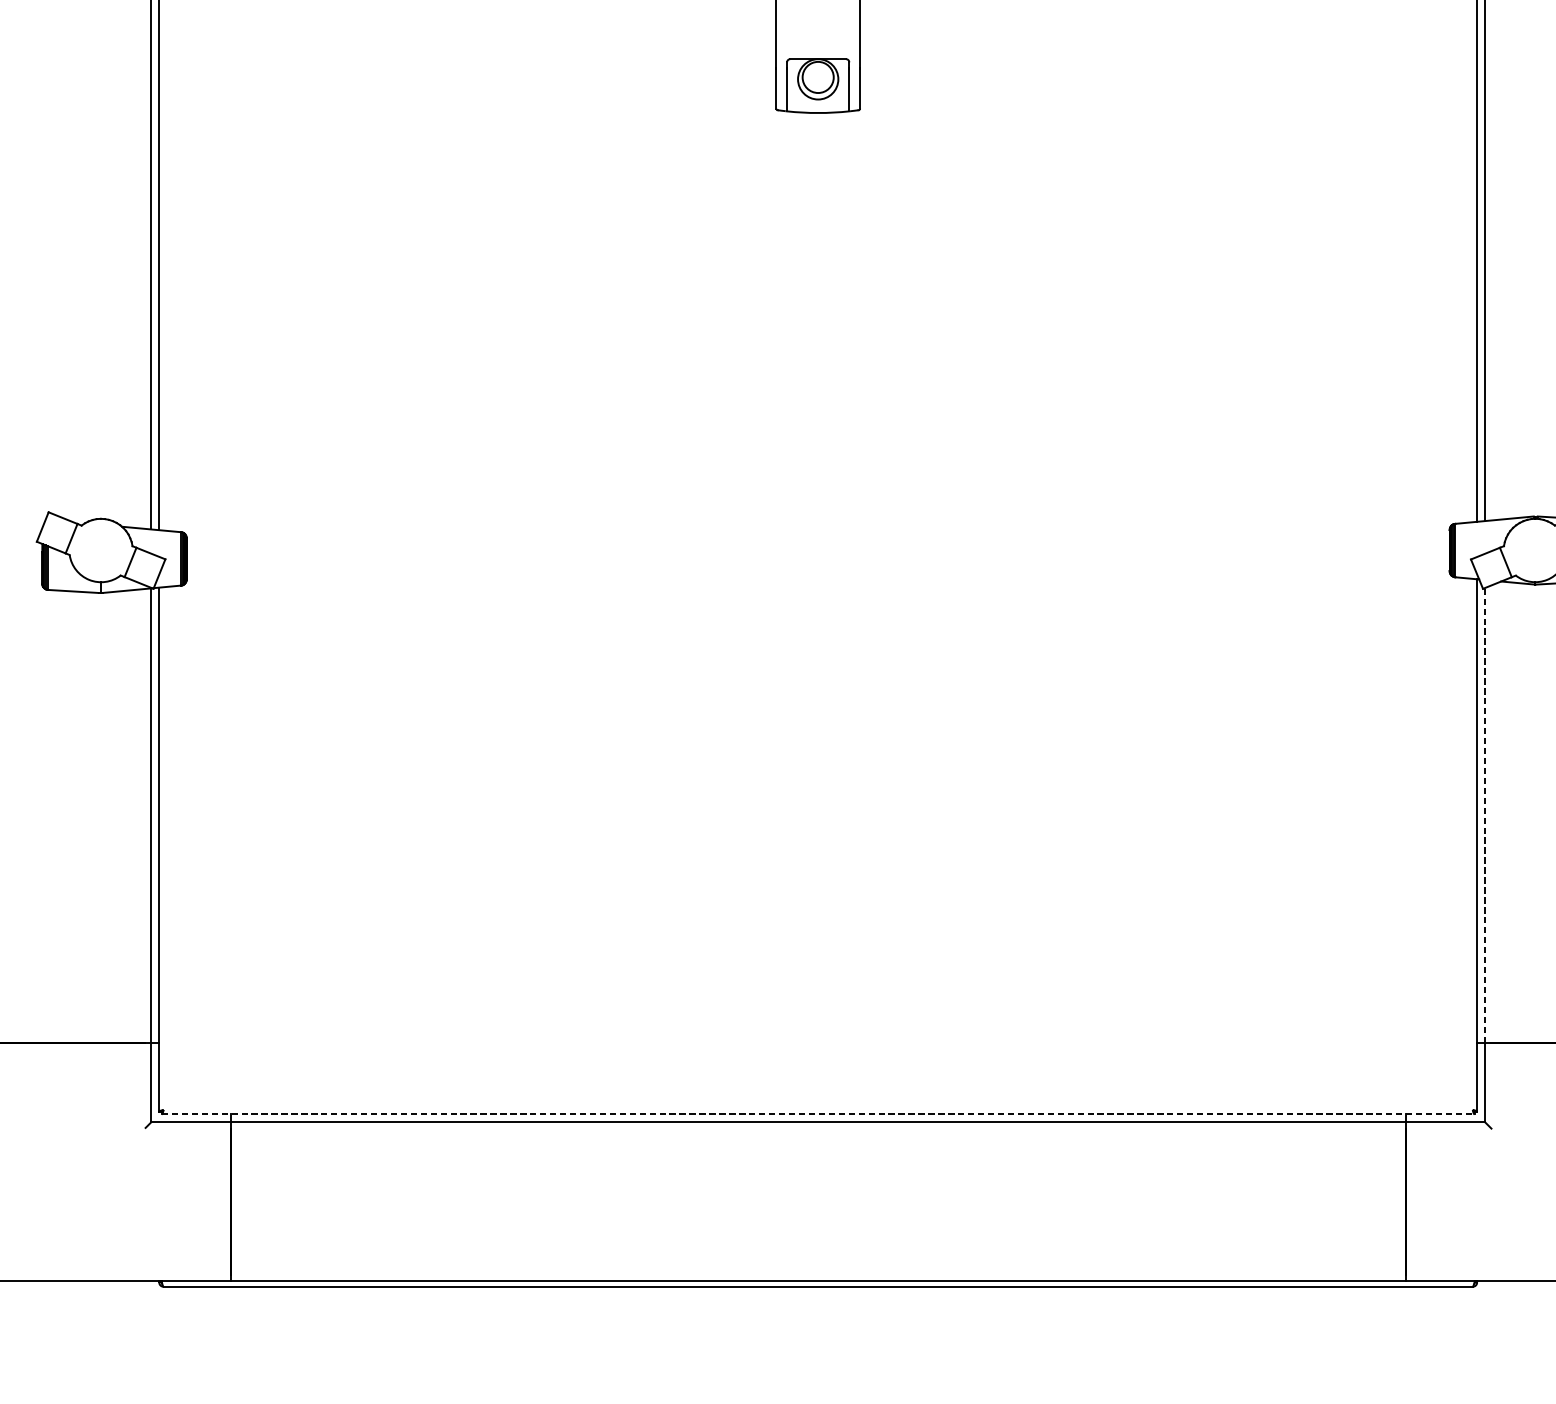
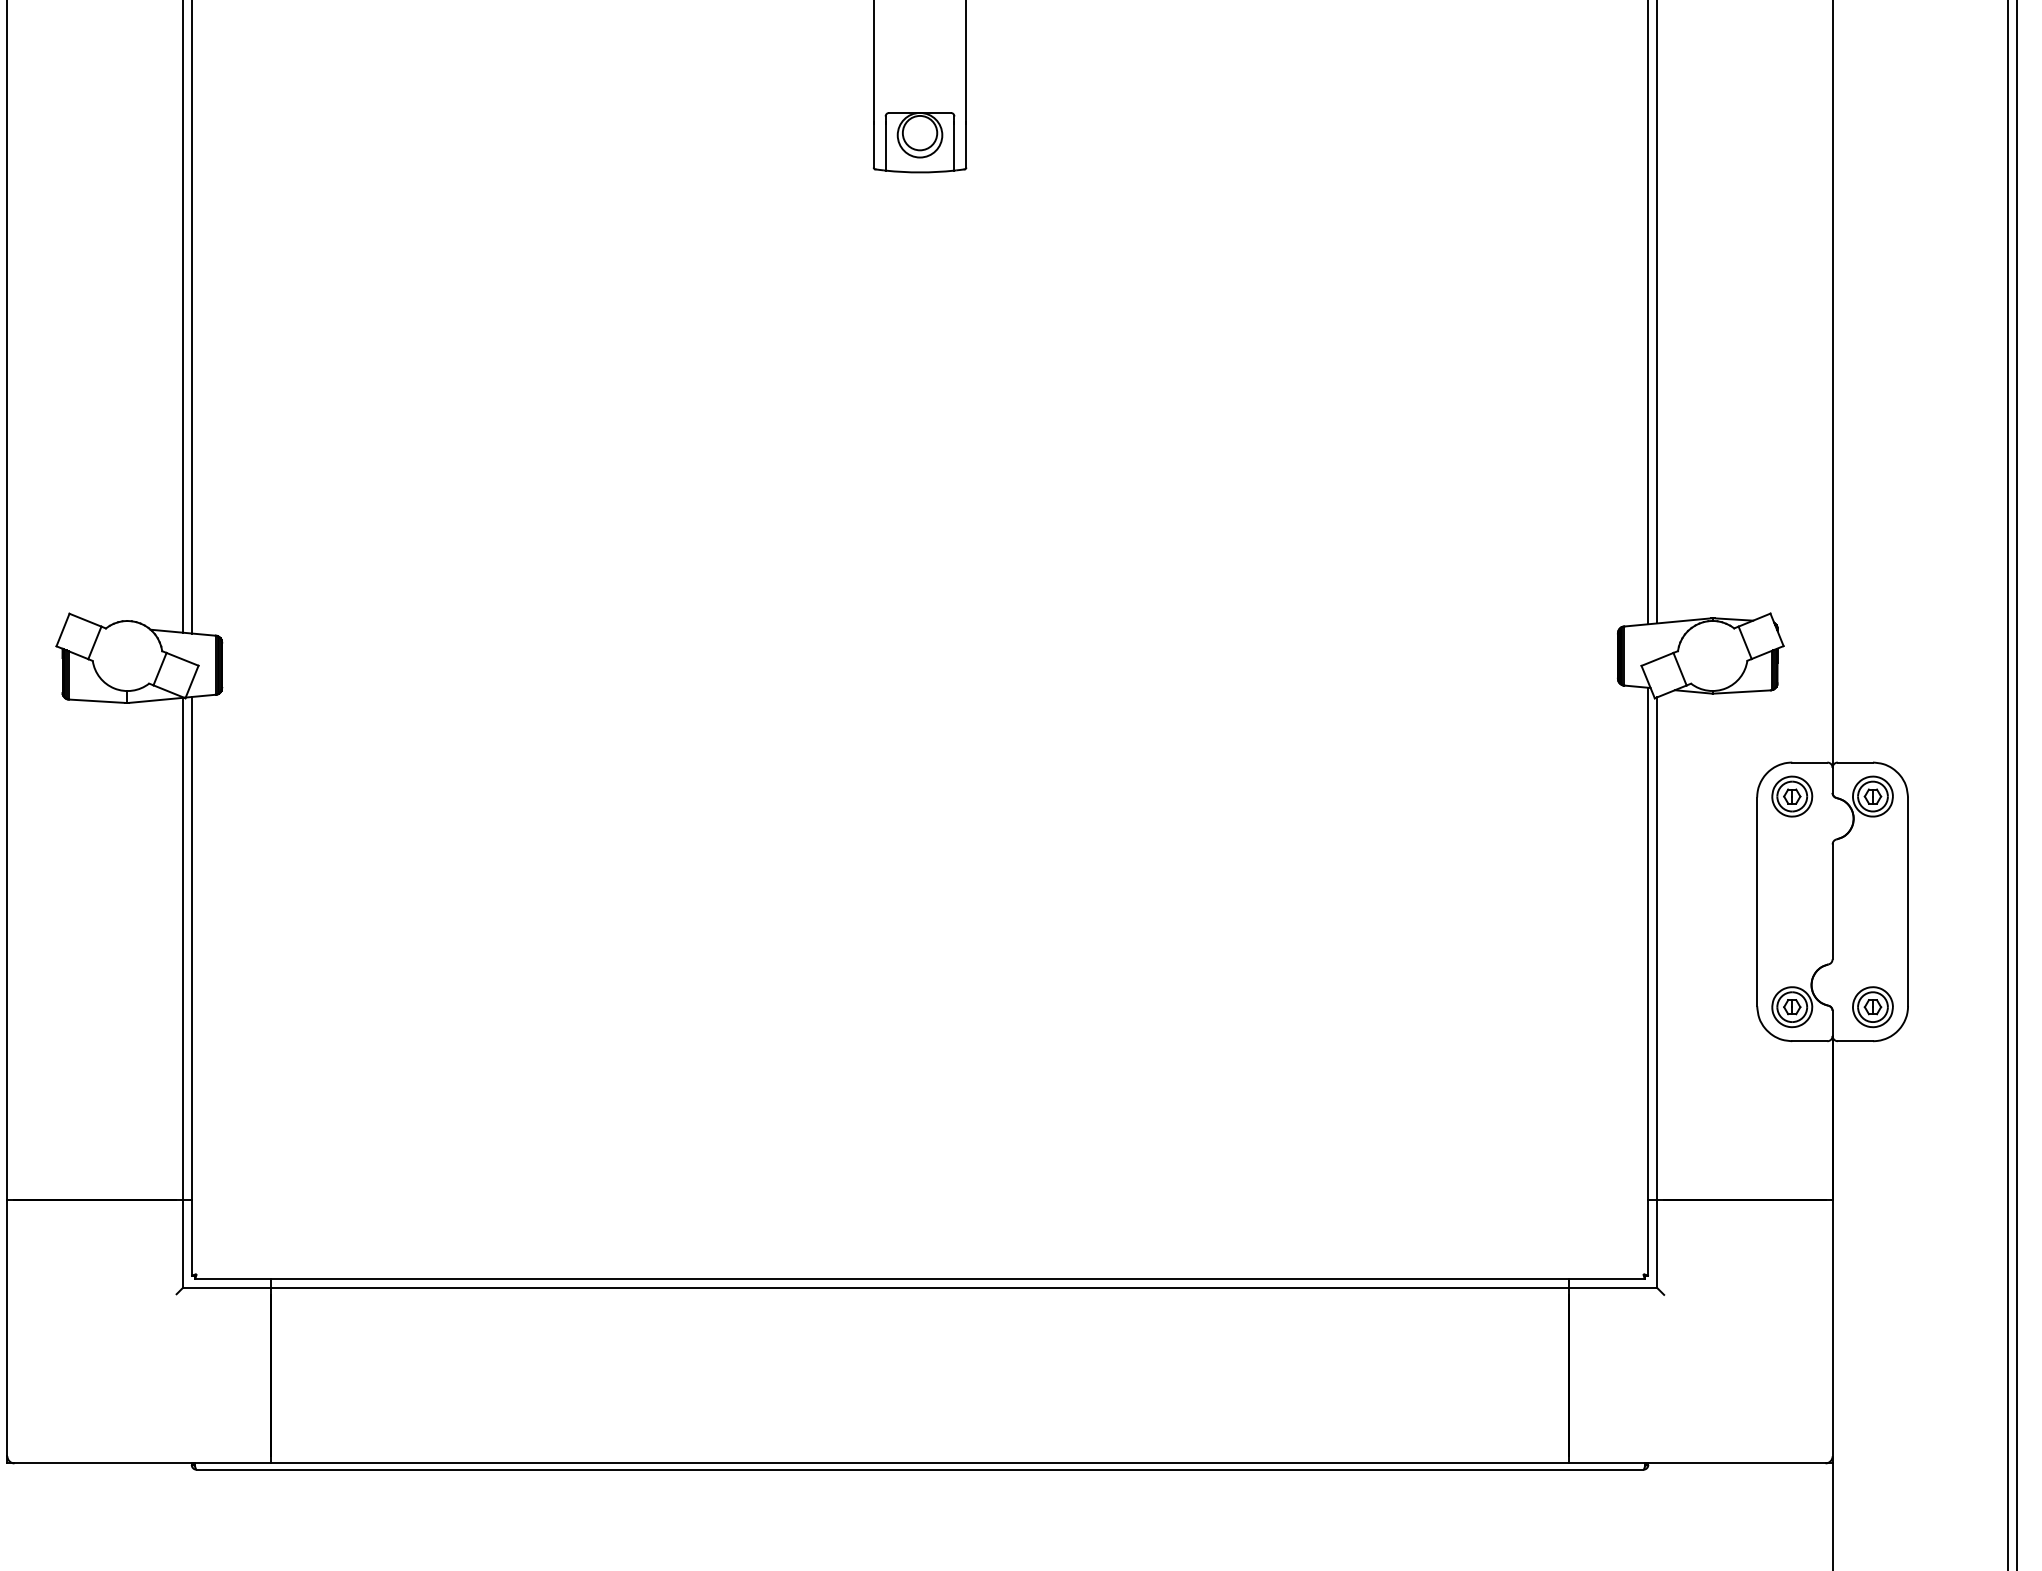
line: (1485, 815) -> (1657, 948), dashed -> solid
line: (818, 1114) -> (920, 1279), dashed -> solid

